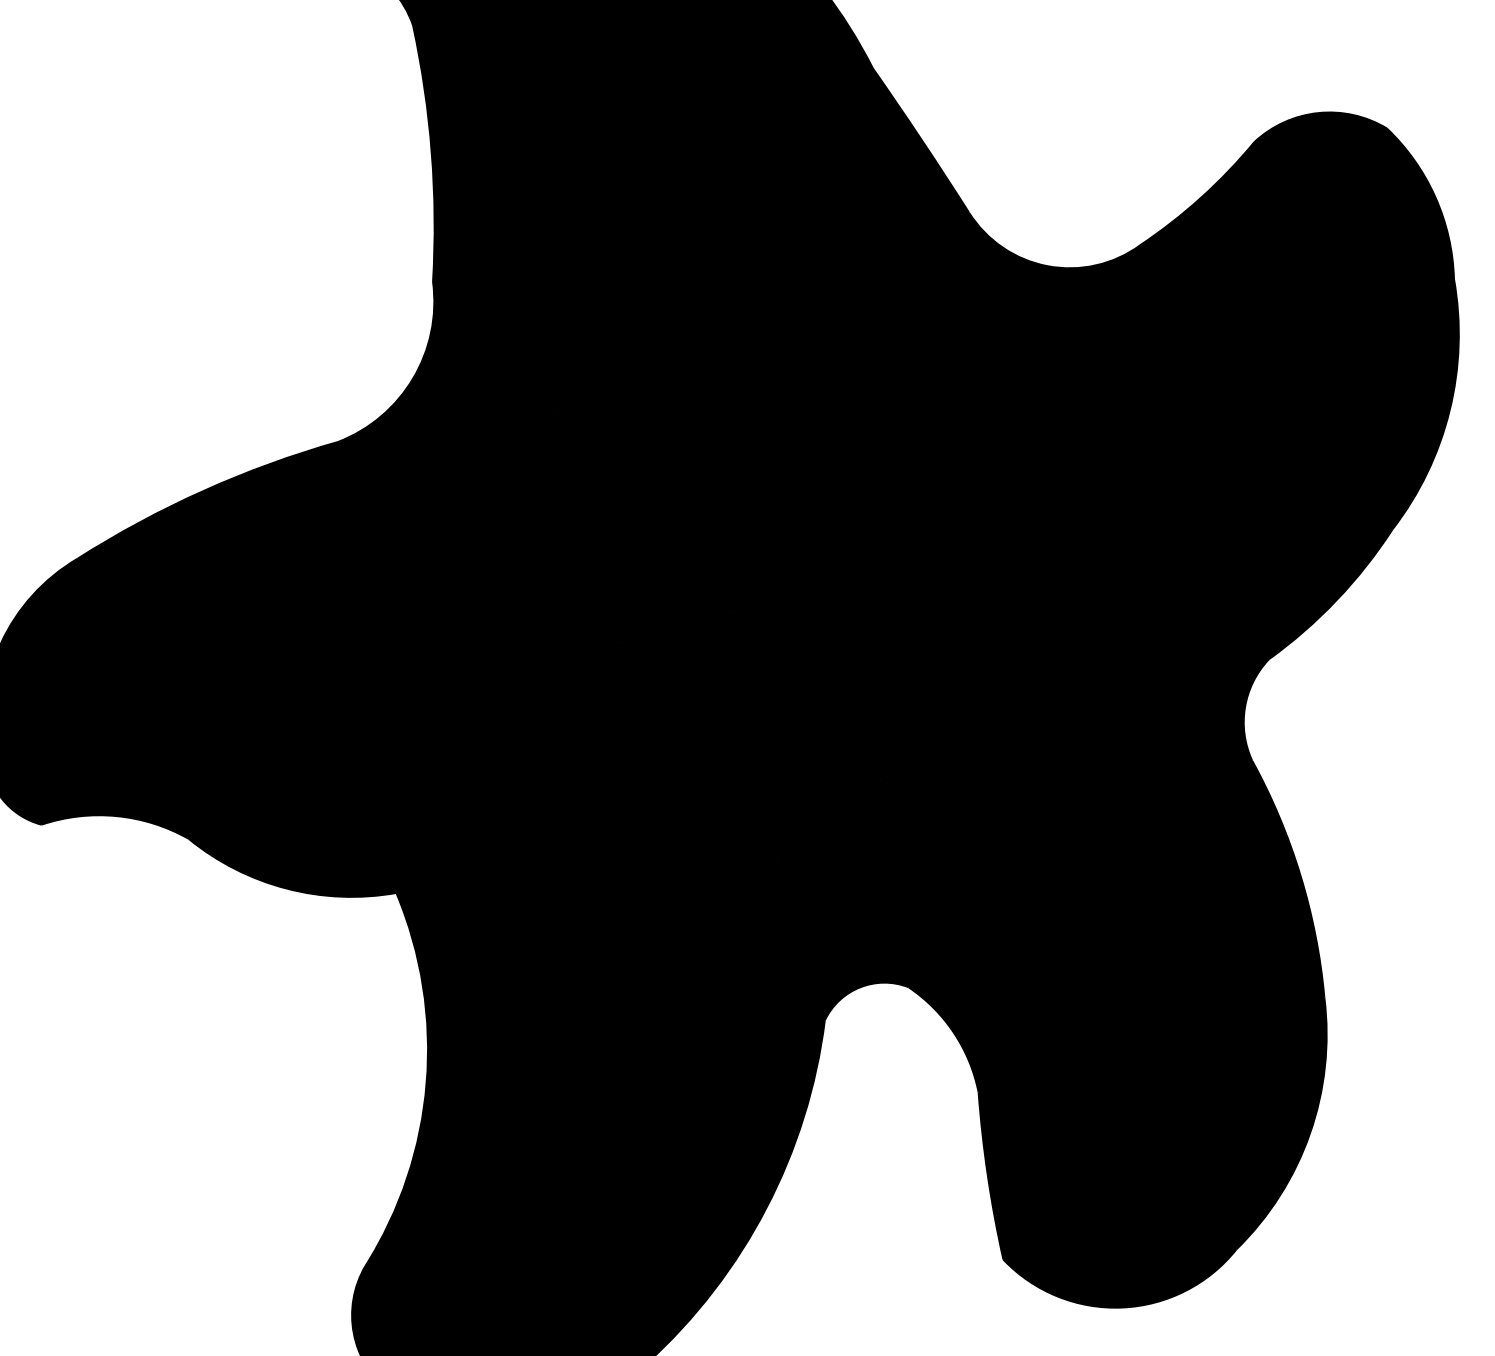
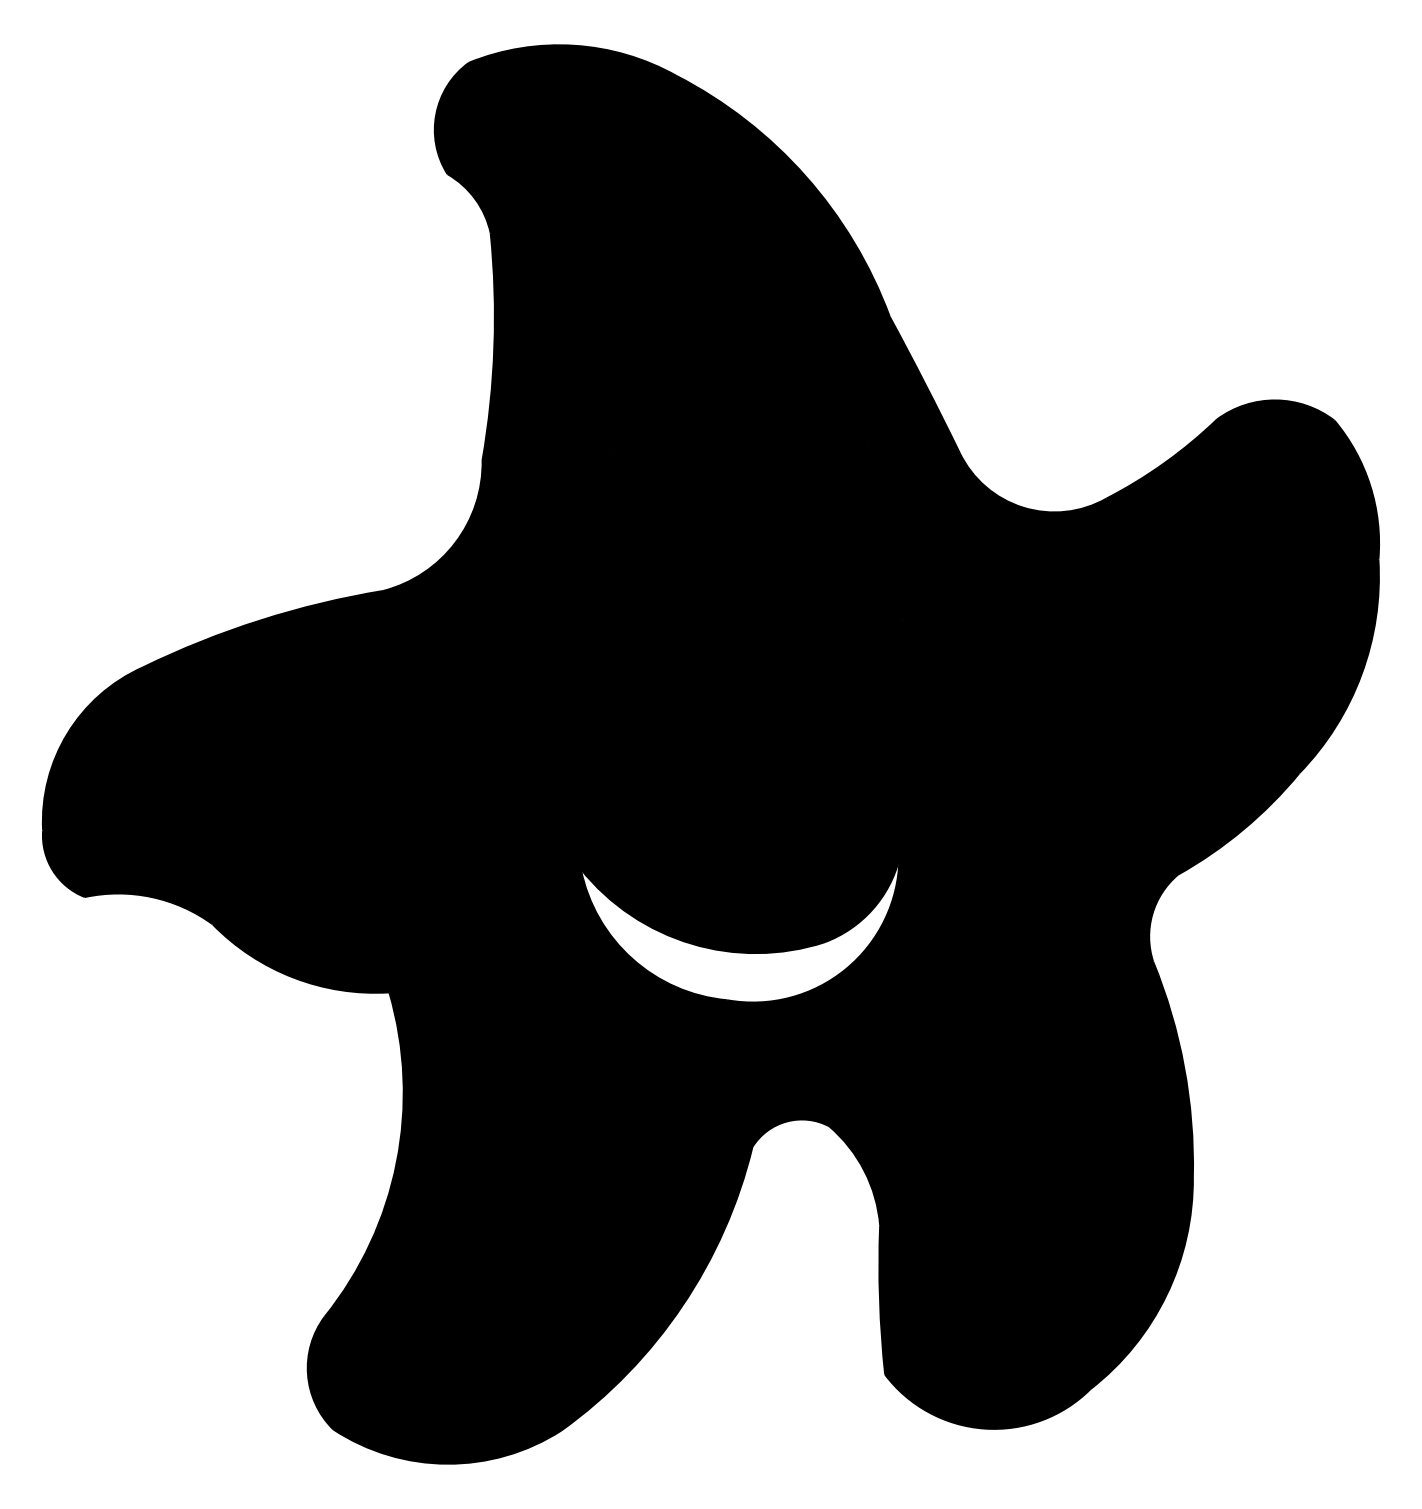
fill: (782, 778) -> (739, 930), removed

